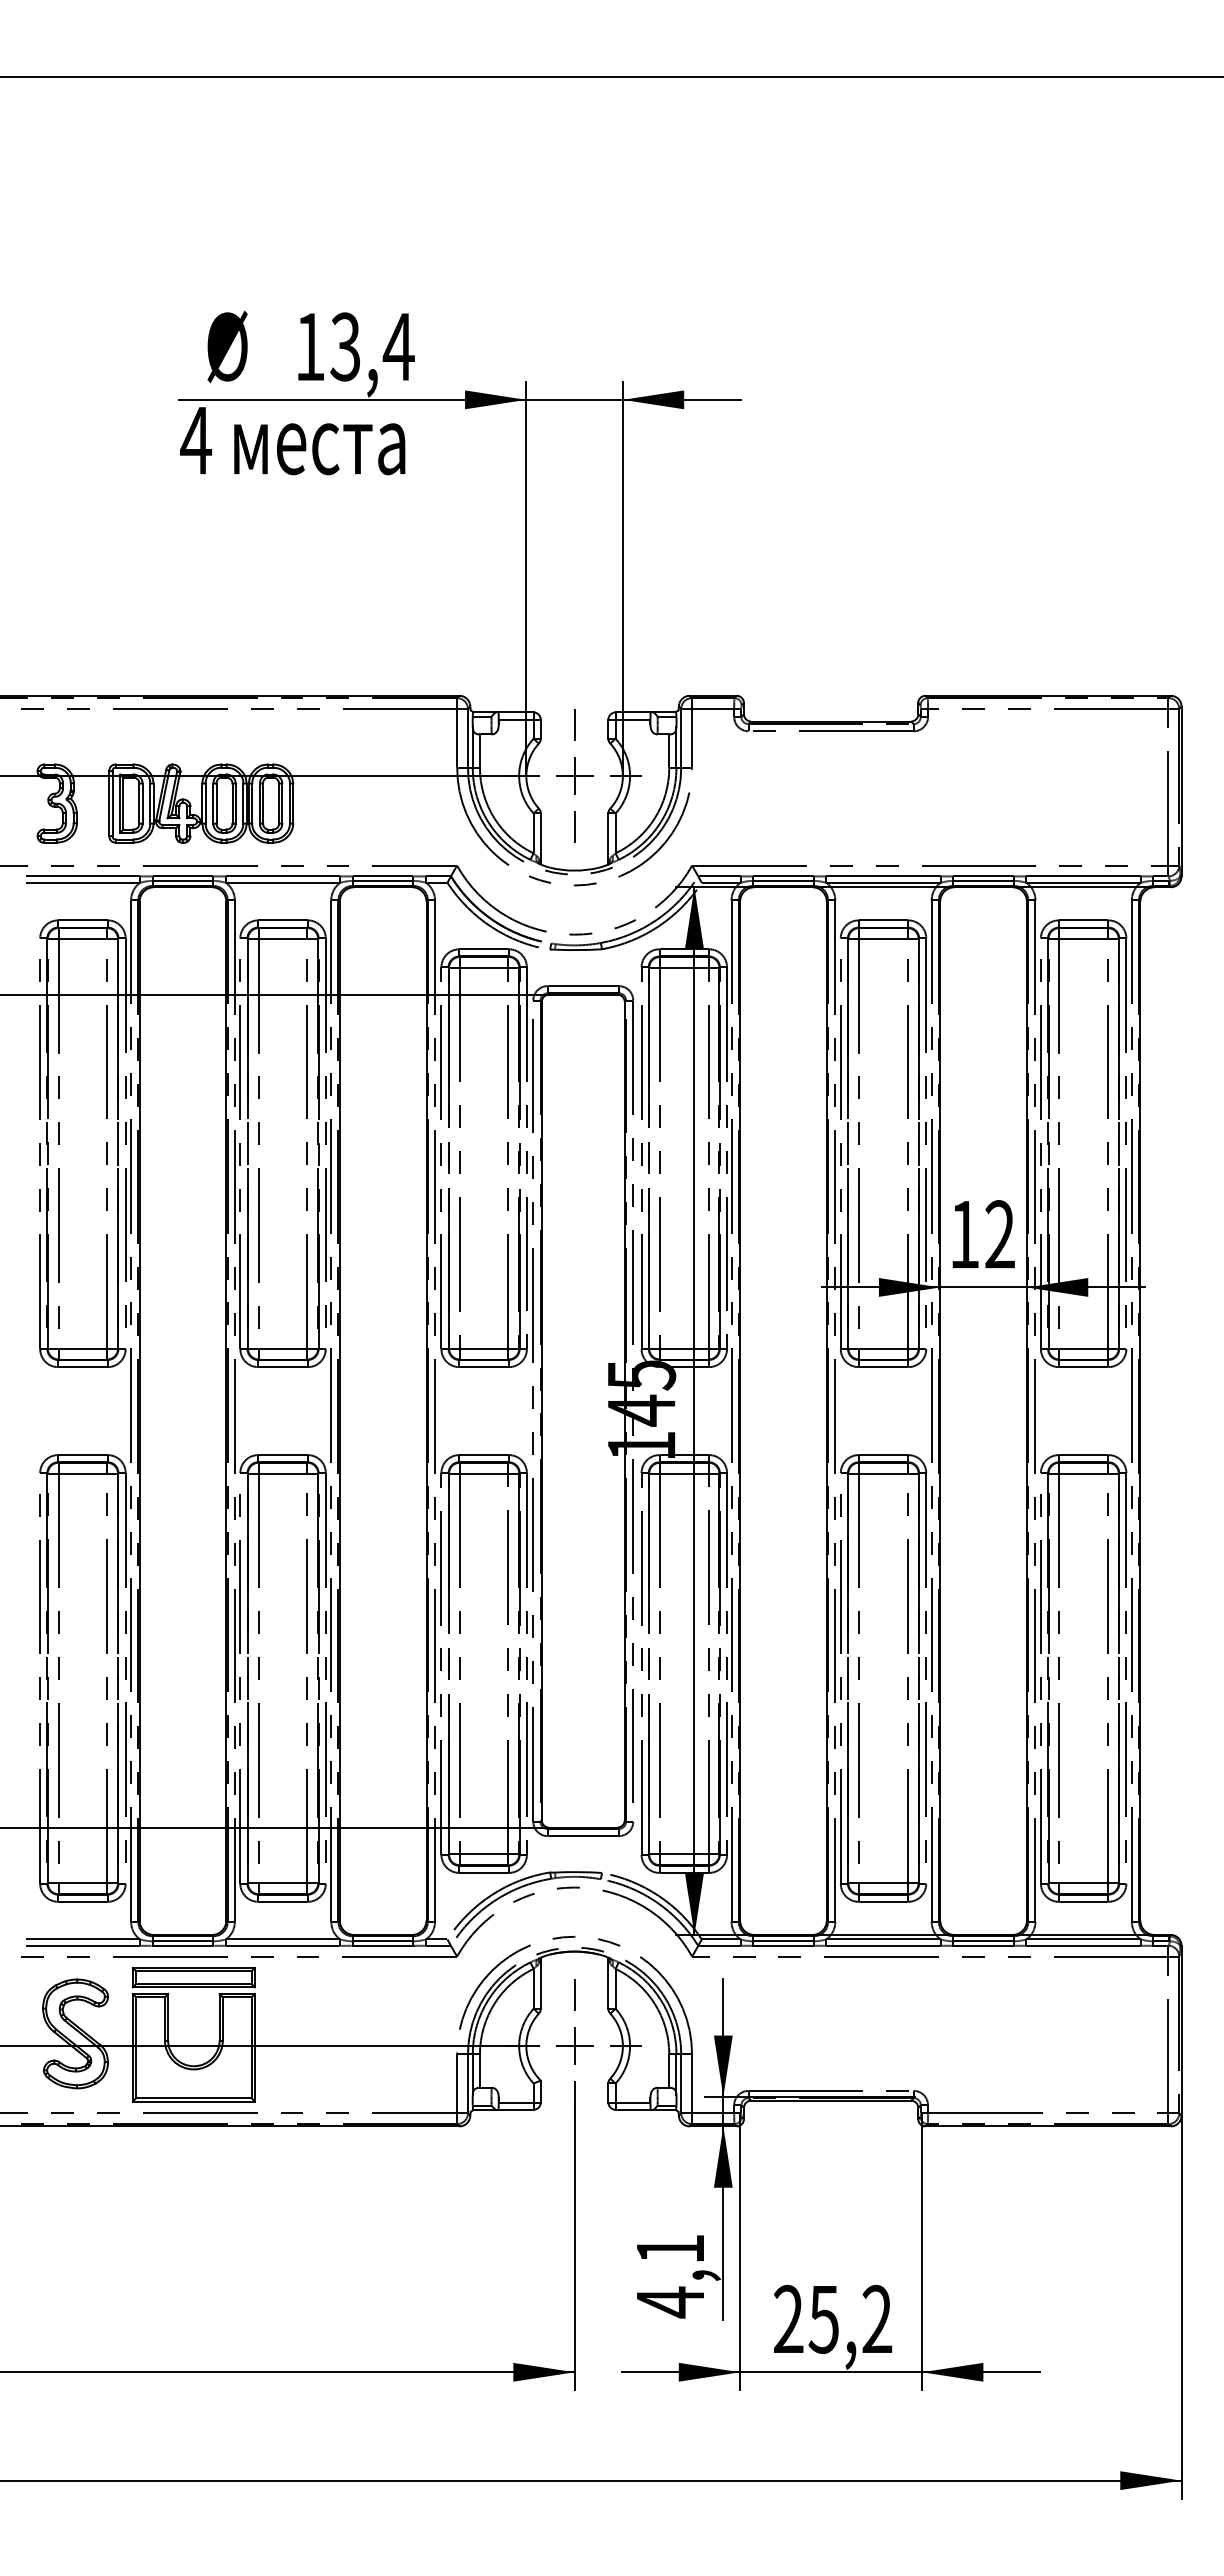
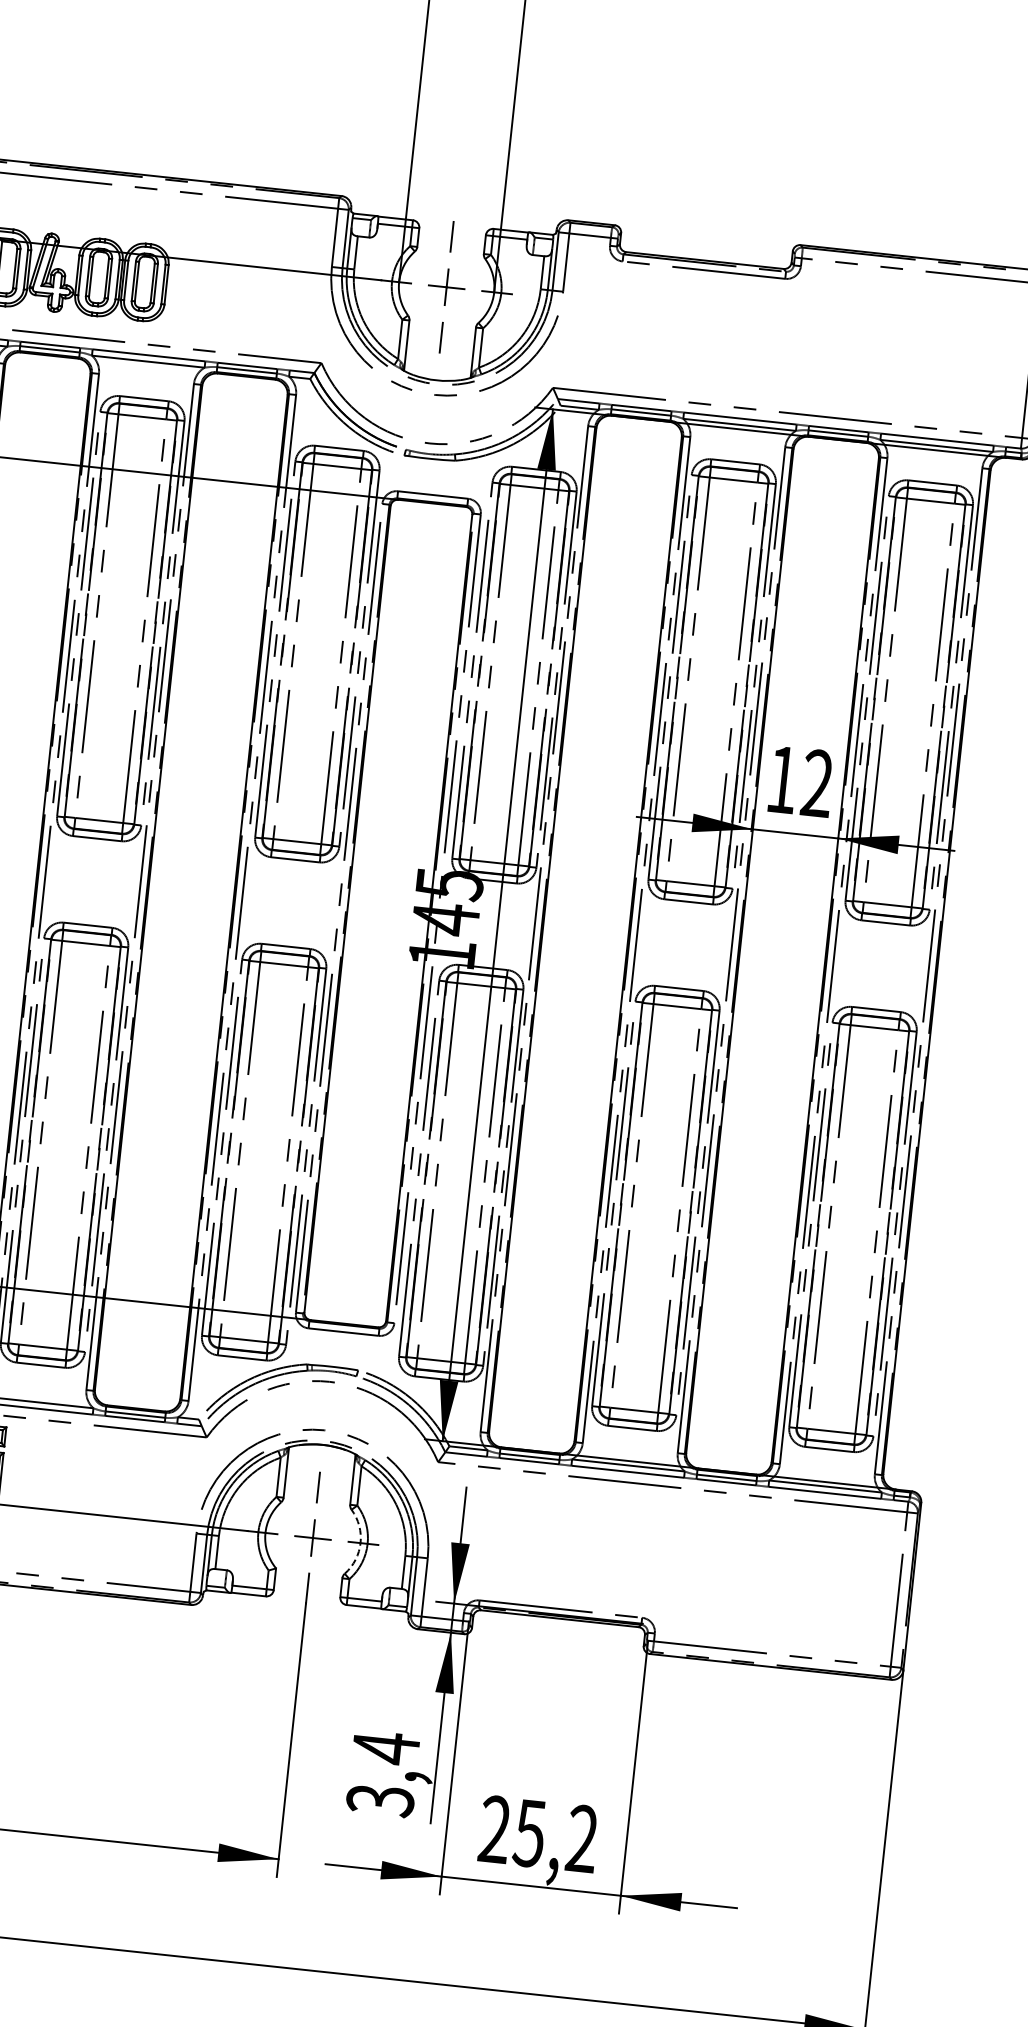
arc: (622, 2046) -> (360, 1543), solid -> dashed
text: (670, 2275) -> (383, 1773), 4,1 -> 3,4

